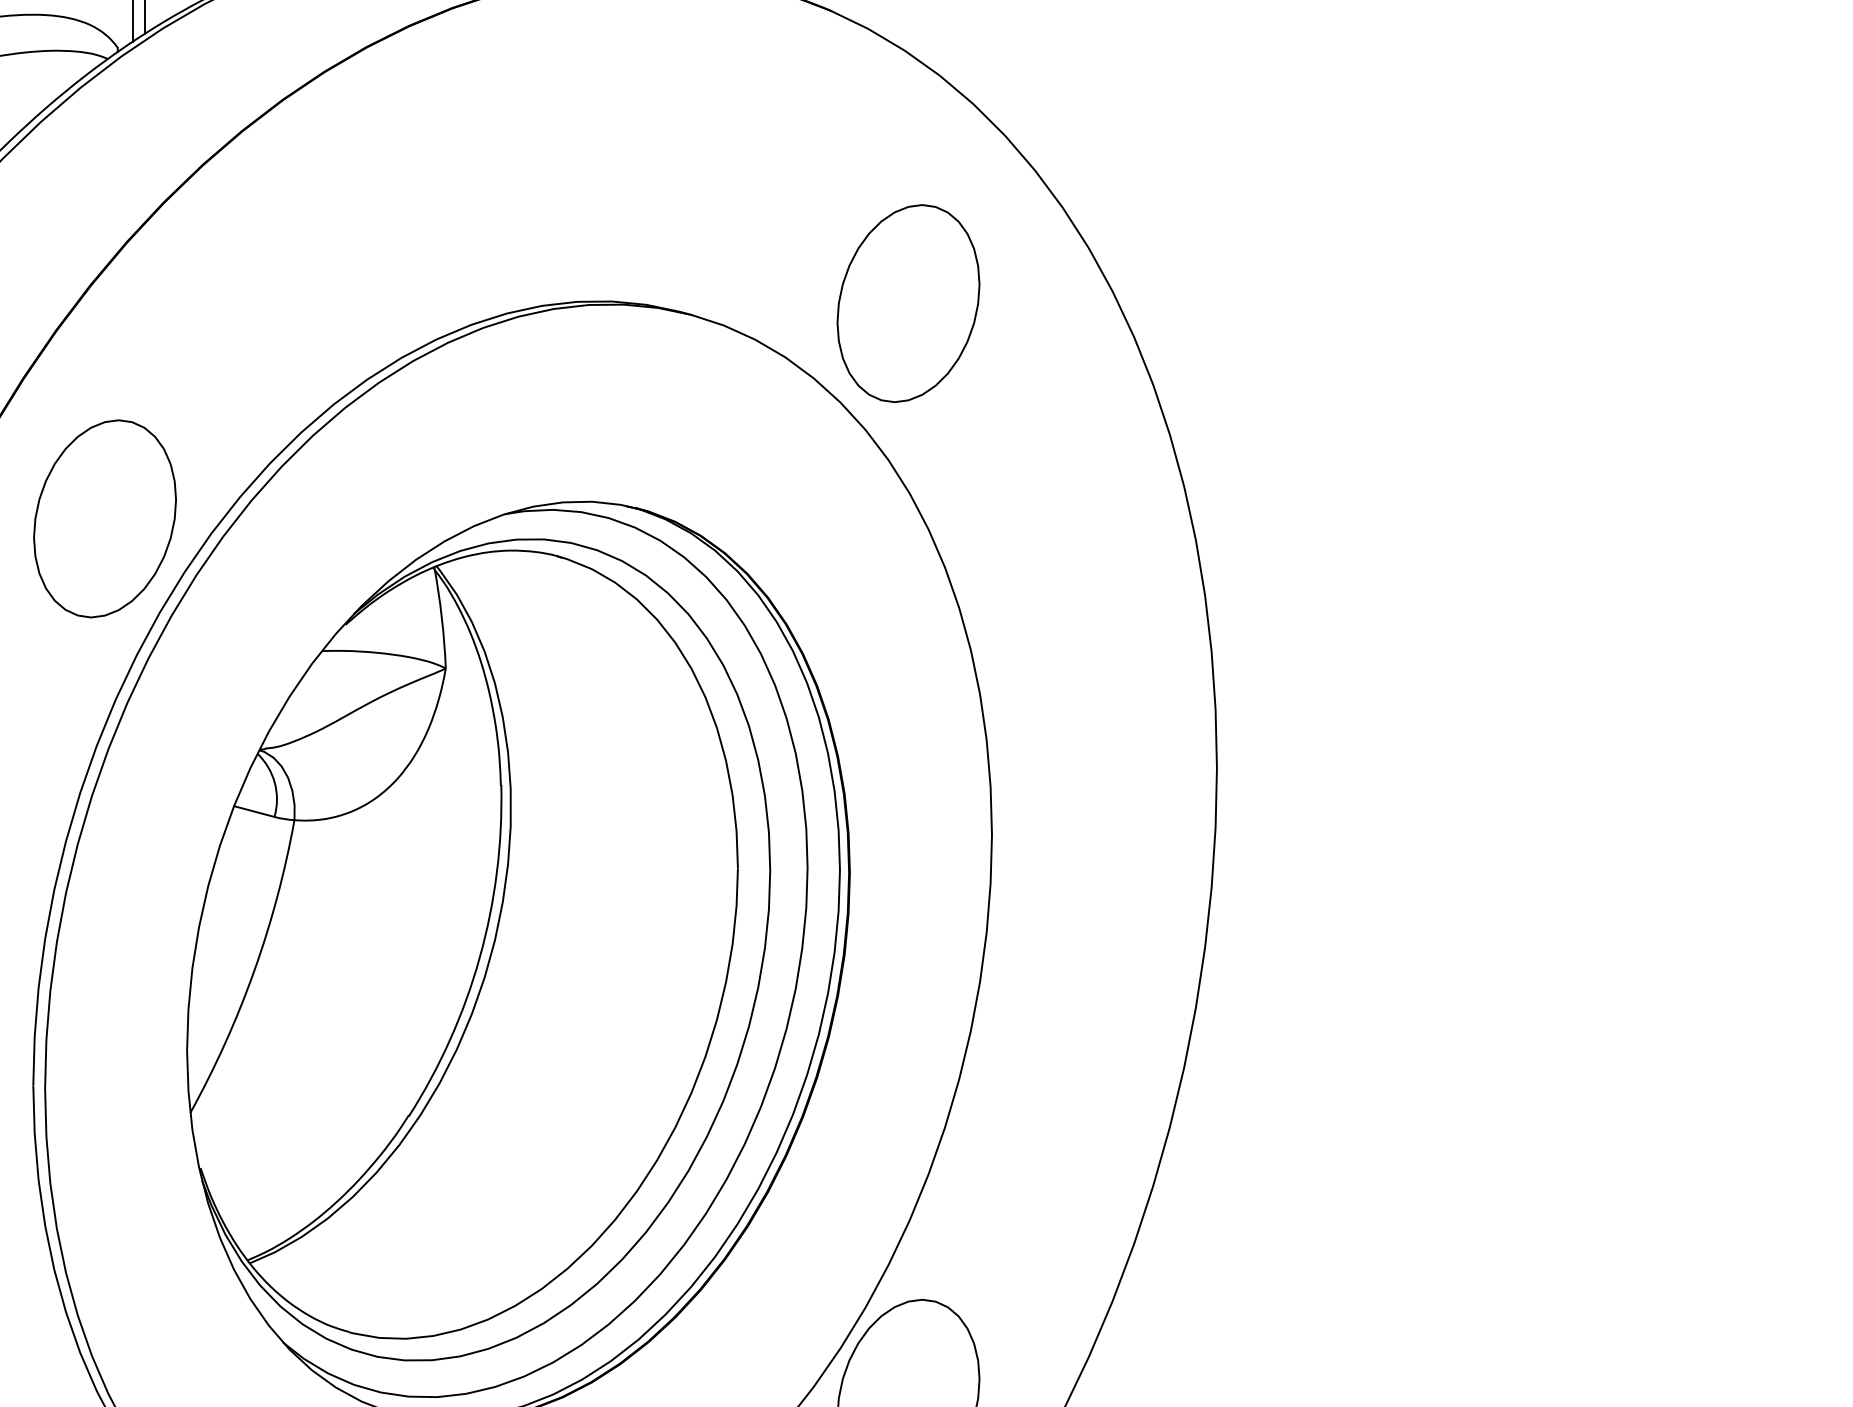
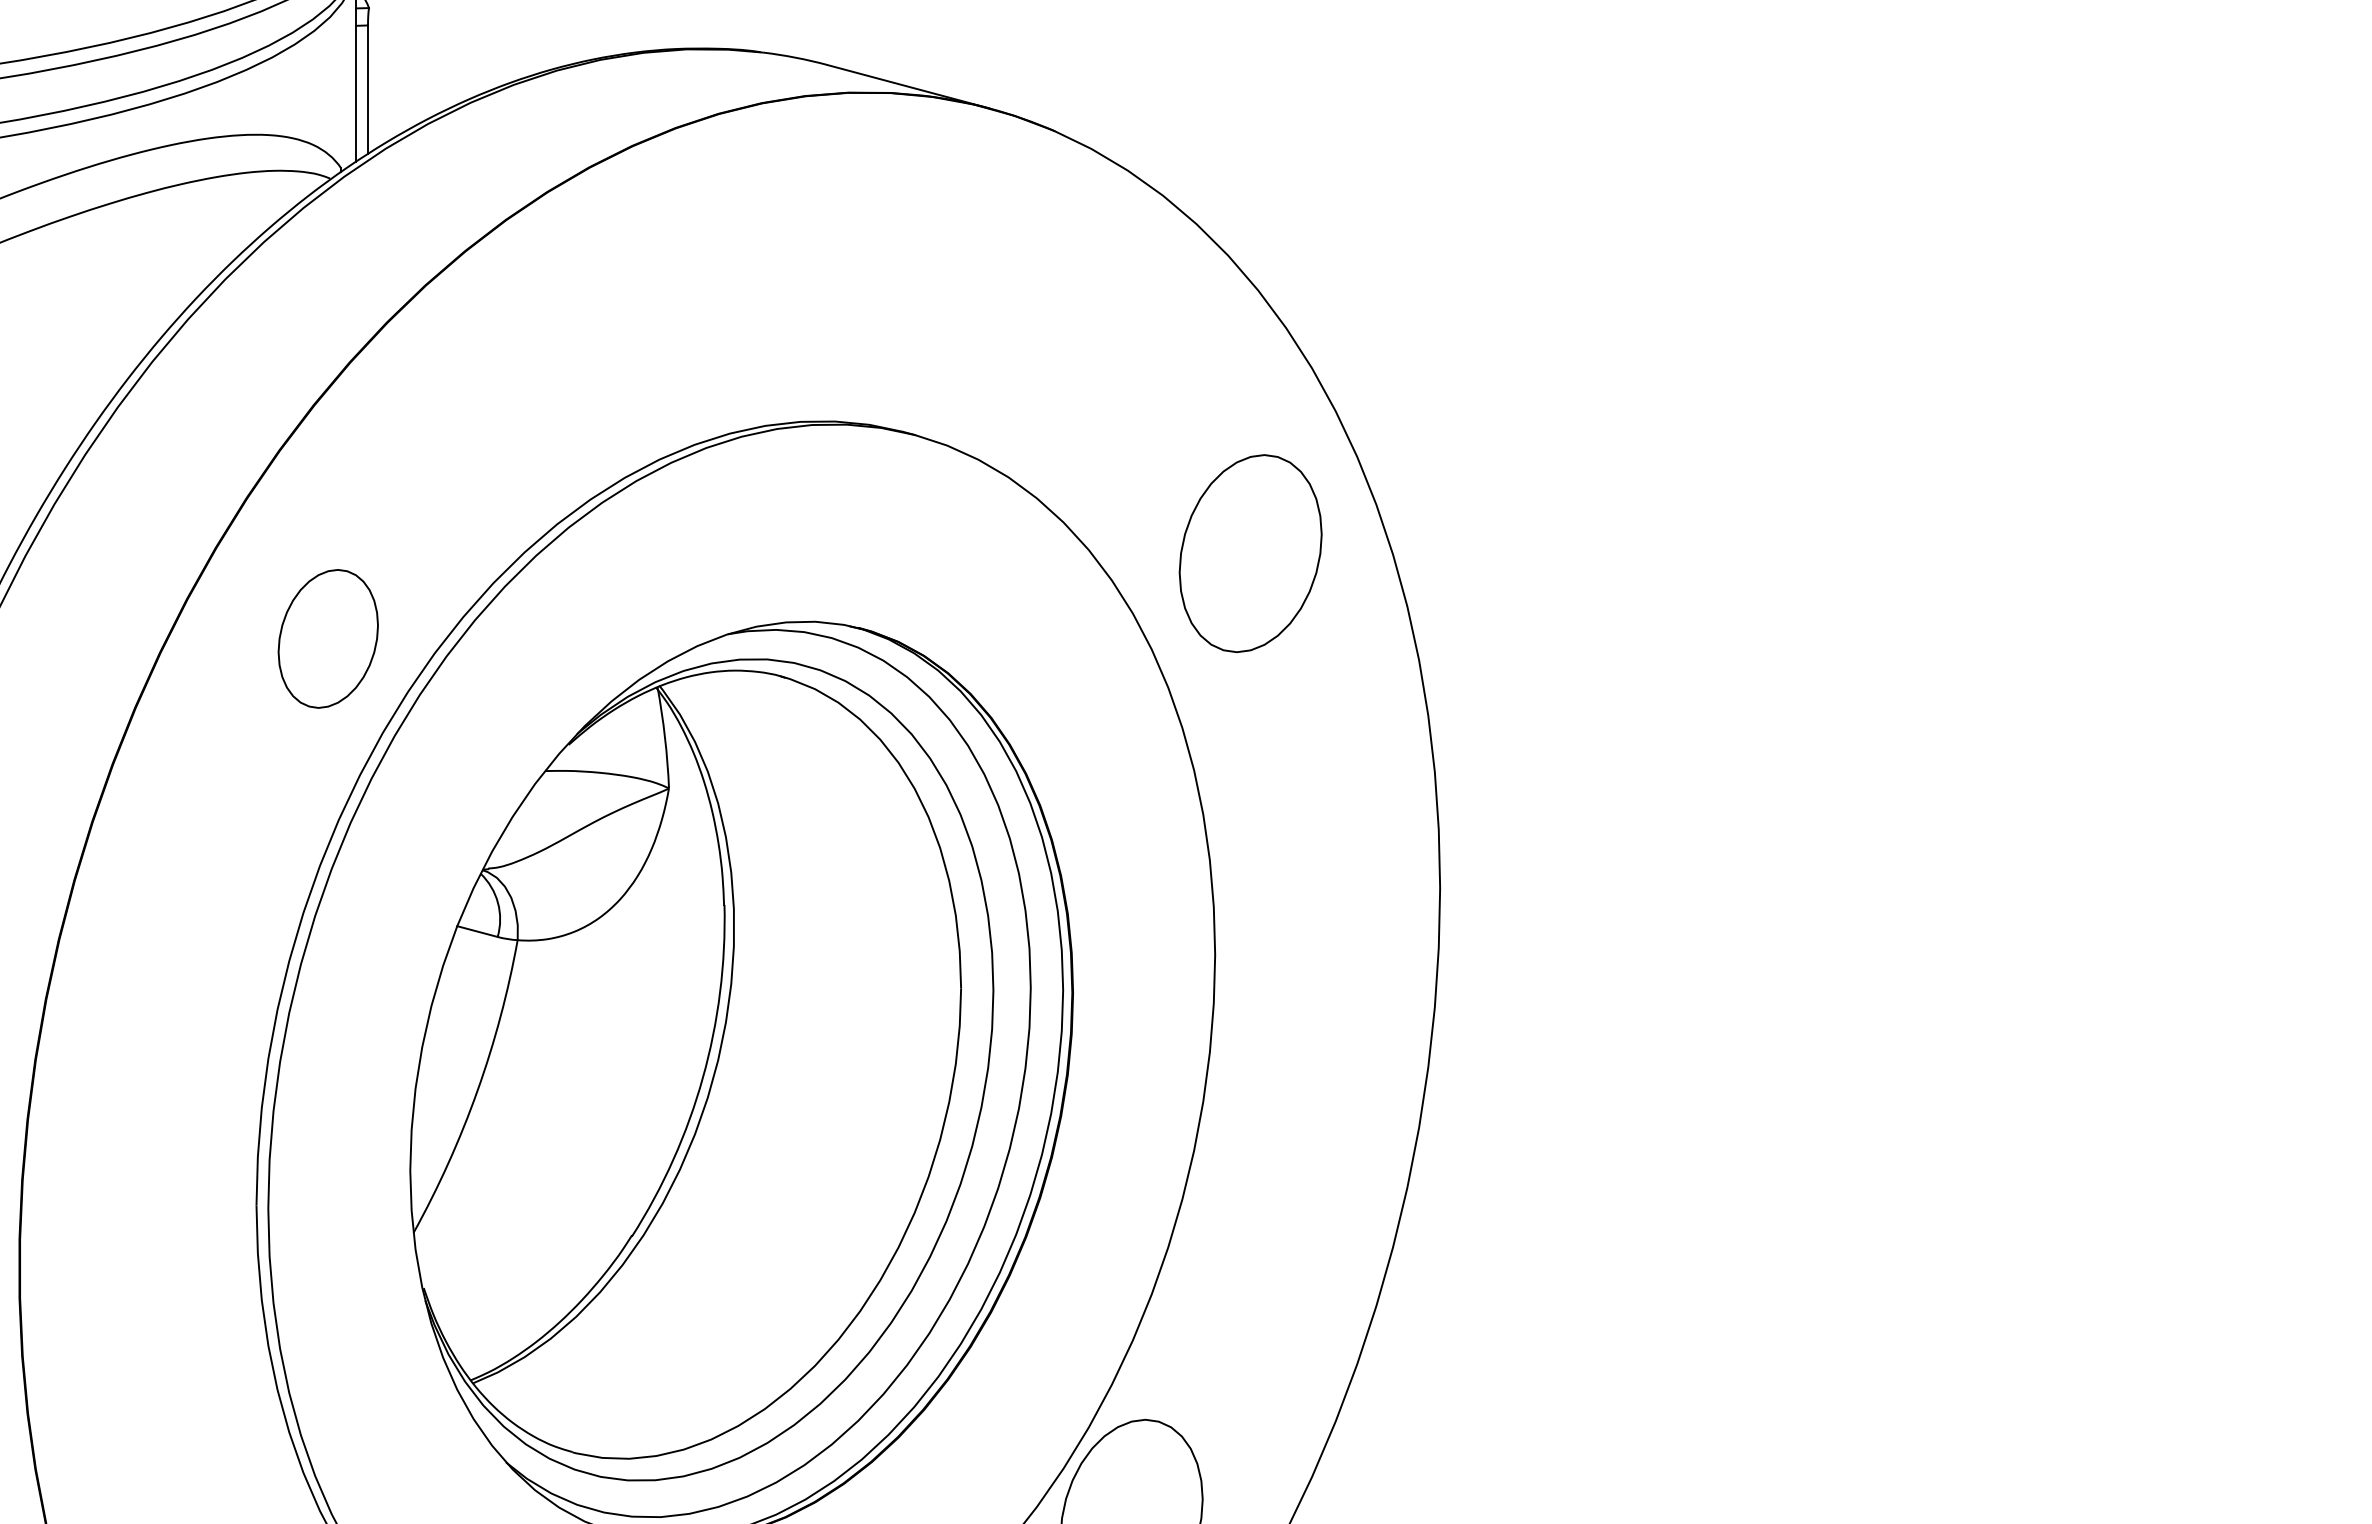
part: (908, 303) -> (1250, 553), moved
part: (105, 518) -> (328, 638), size x0.7

